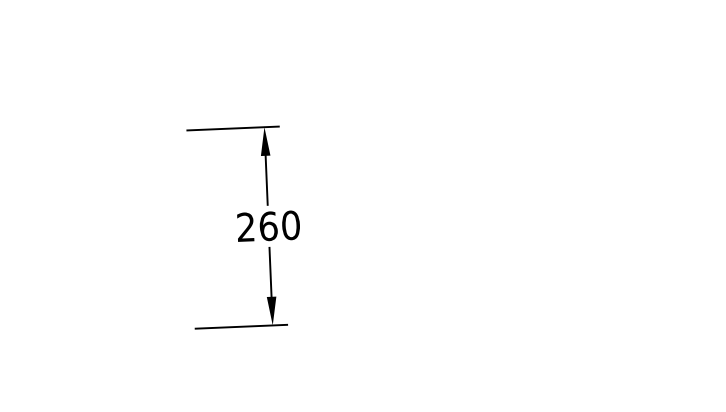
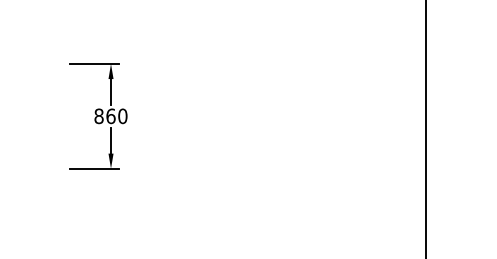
text: (244, 227) -> (98, 116), 260 -> 860

